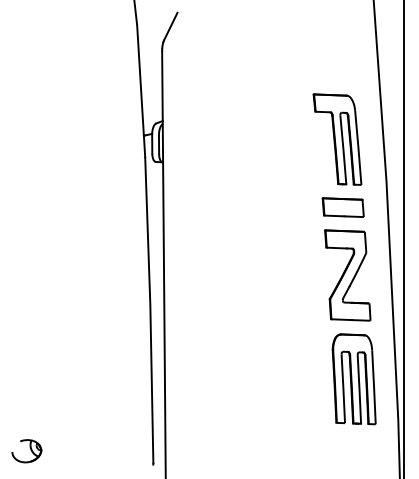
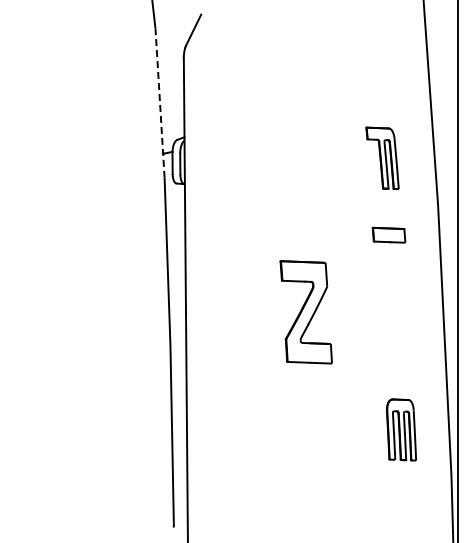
line: (141, 91) -> (160, 103), solid -> dashed
part: (337, 139) -> (382, 158), size x0.6
part: (342, 206) -> (388, 234), size x0.7
part: (347, 275) -> (305, 312), moved
part: (354, 378) -> (401, 429), size x0.6
part: (26, 451) -> (30, 511), removed

